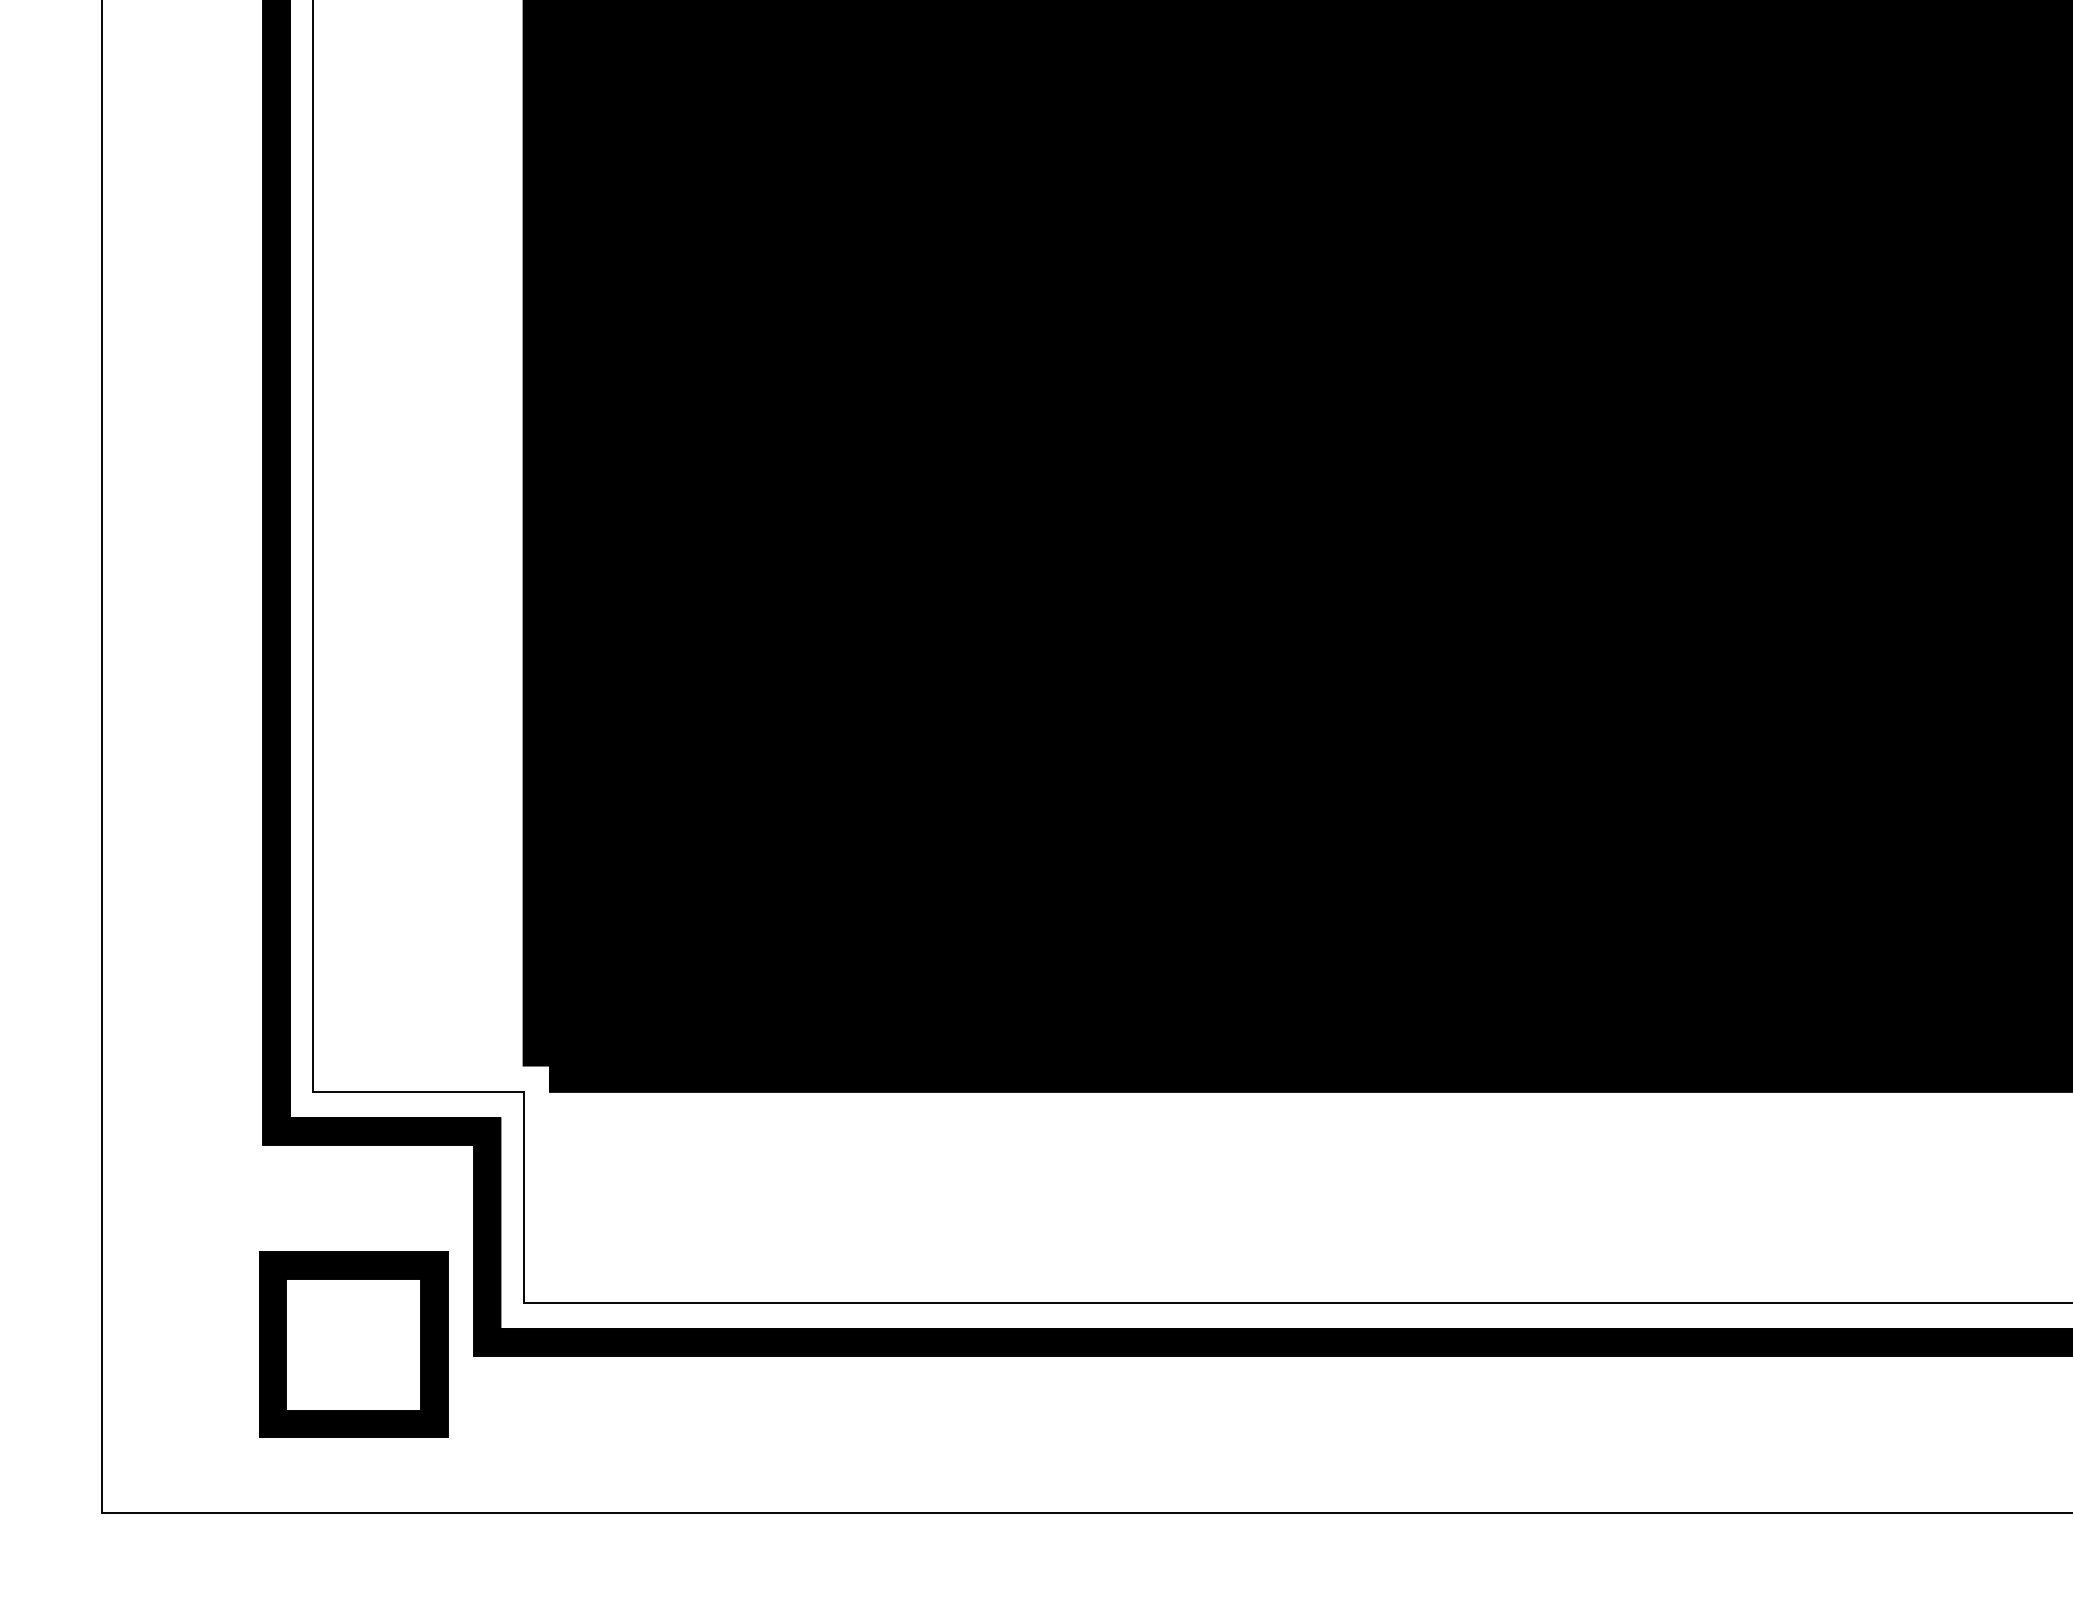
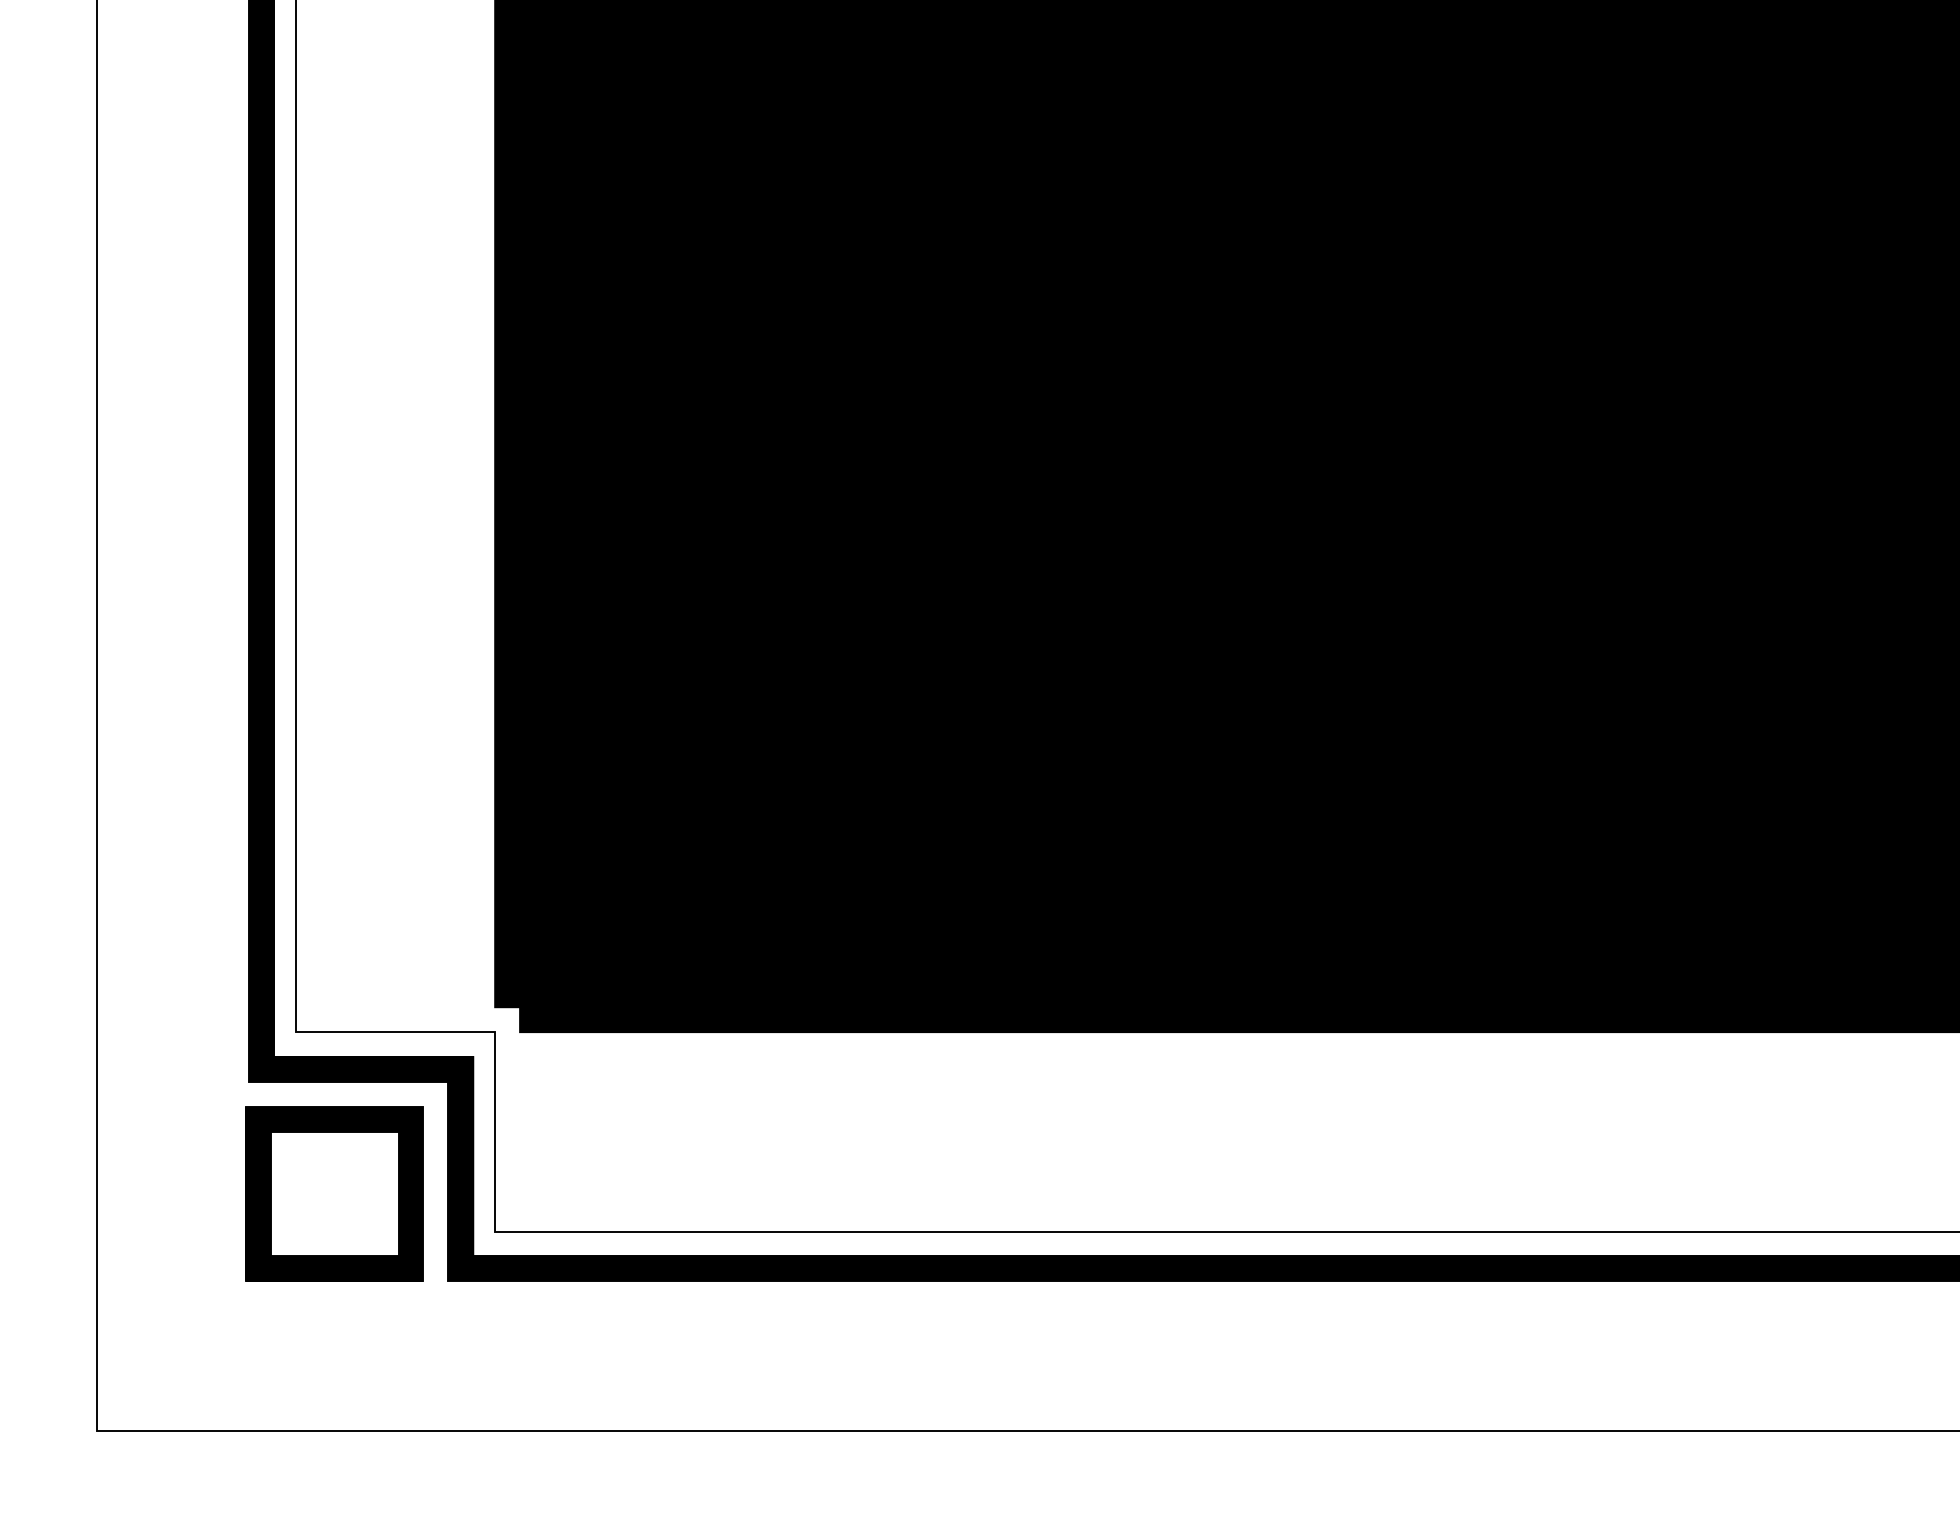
part: (353, 1344) -> (334, 1193), moved

